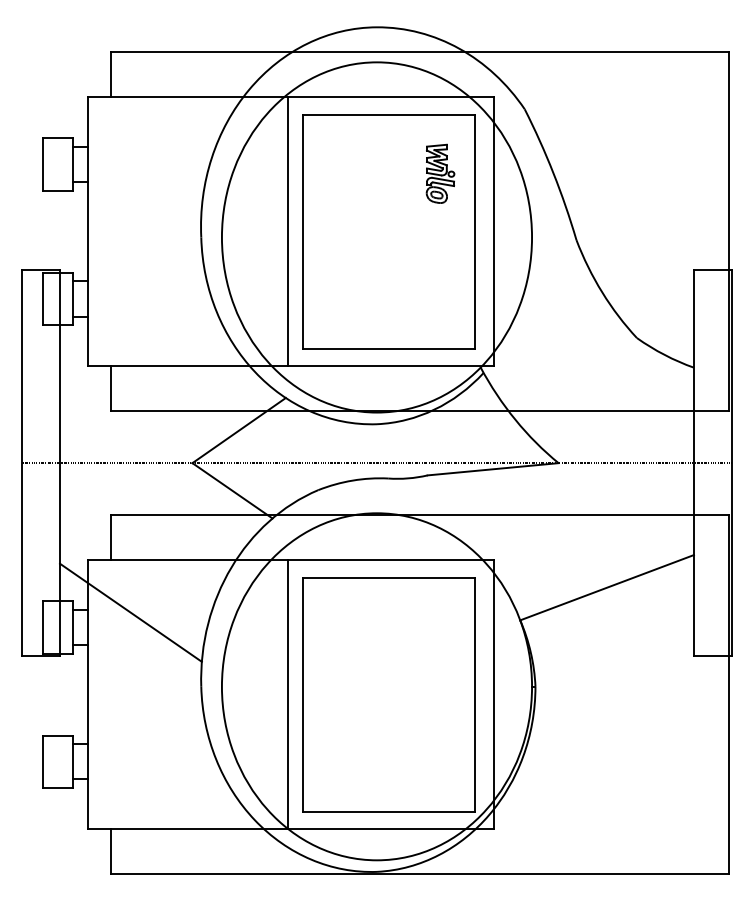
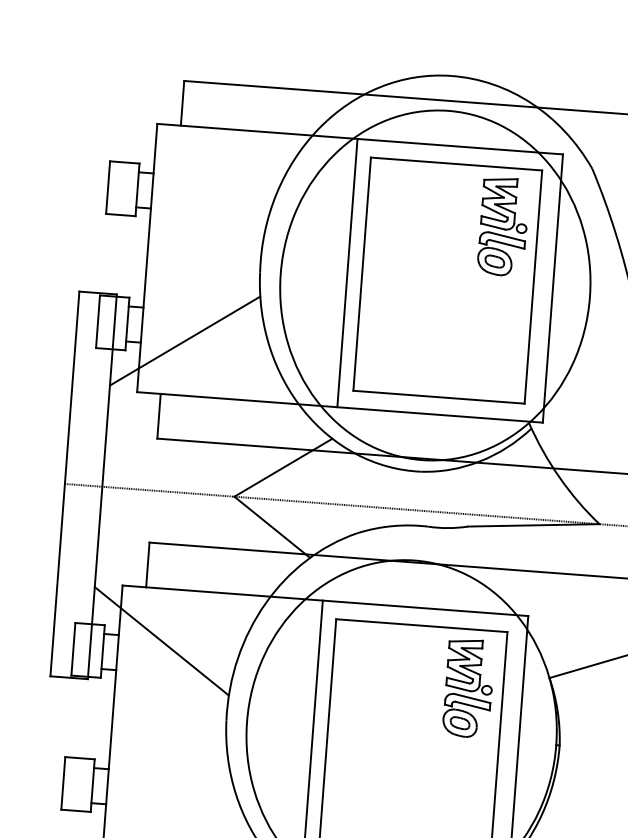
part: (440, 173) -> (503, 226), size x1.67
line: (131, 311) -> (184, 340), added
part: (440, 636) -> (468, 688), added

